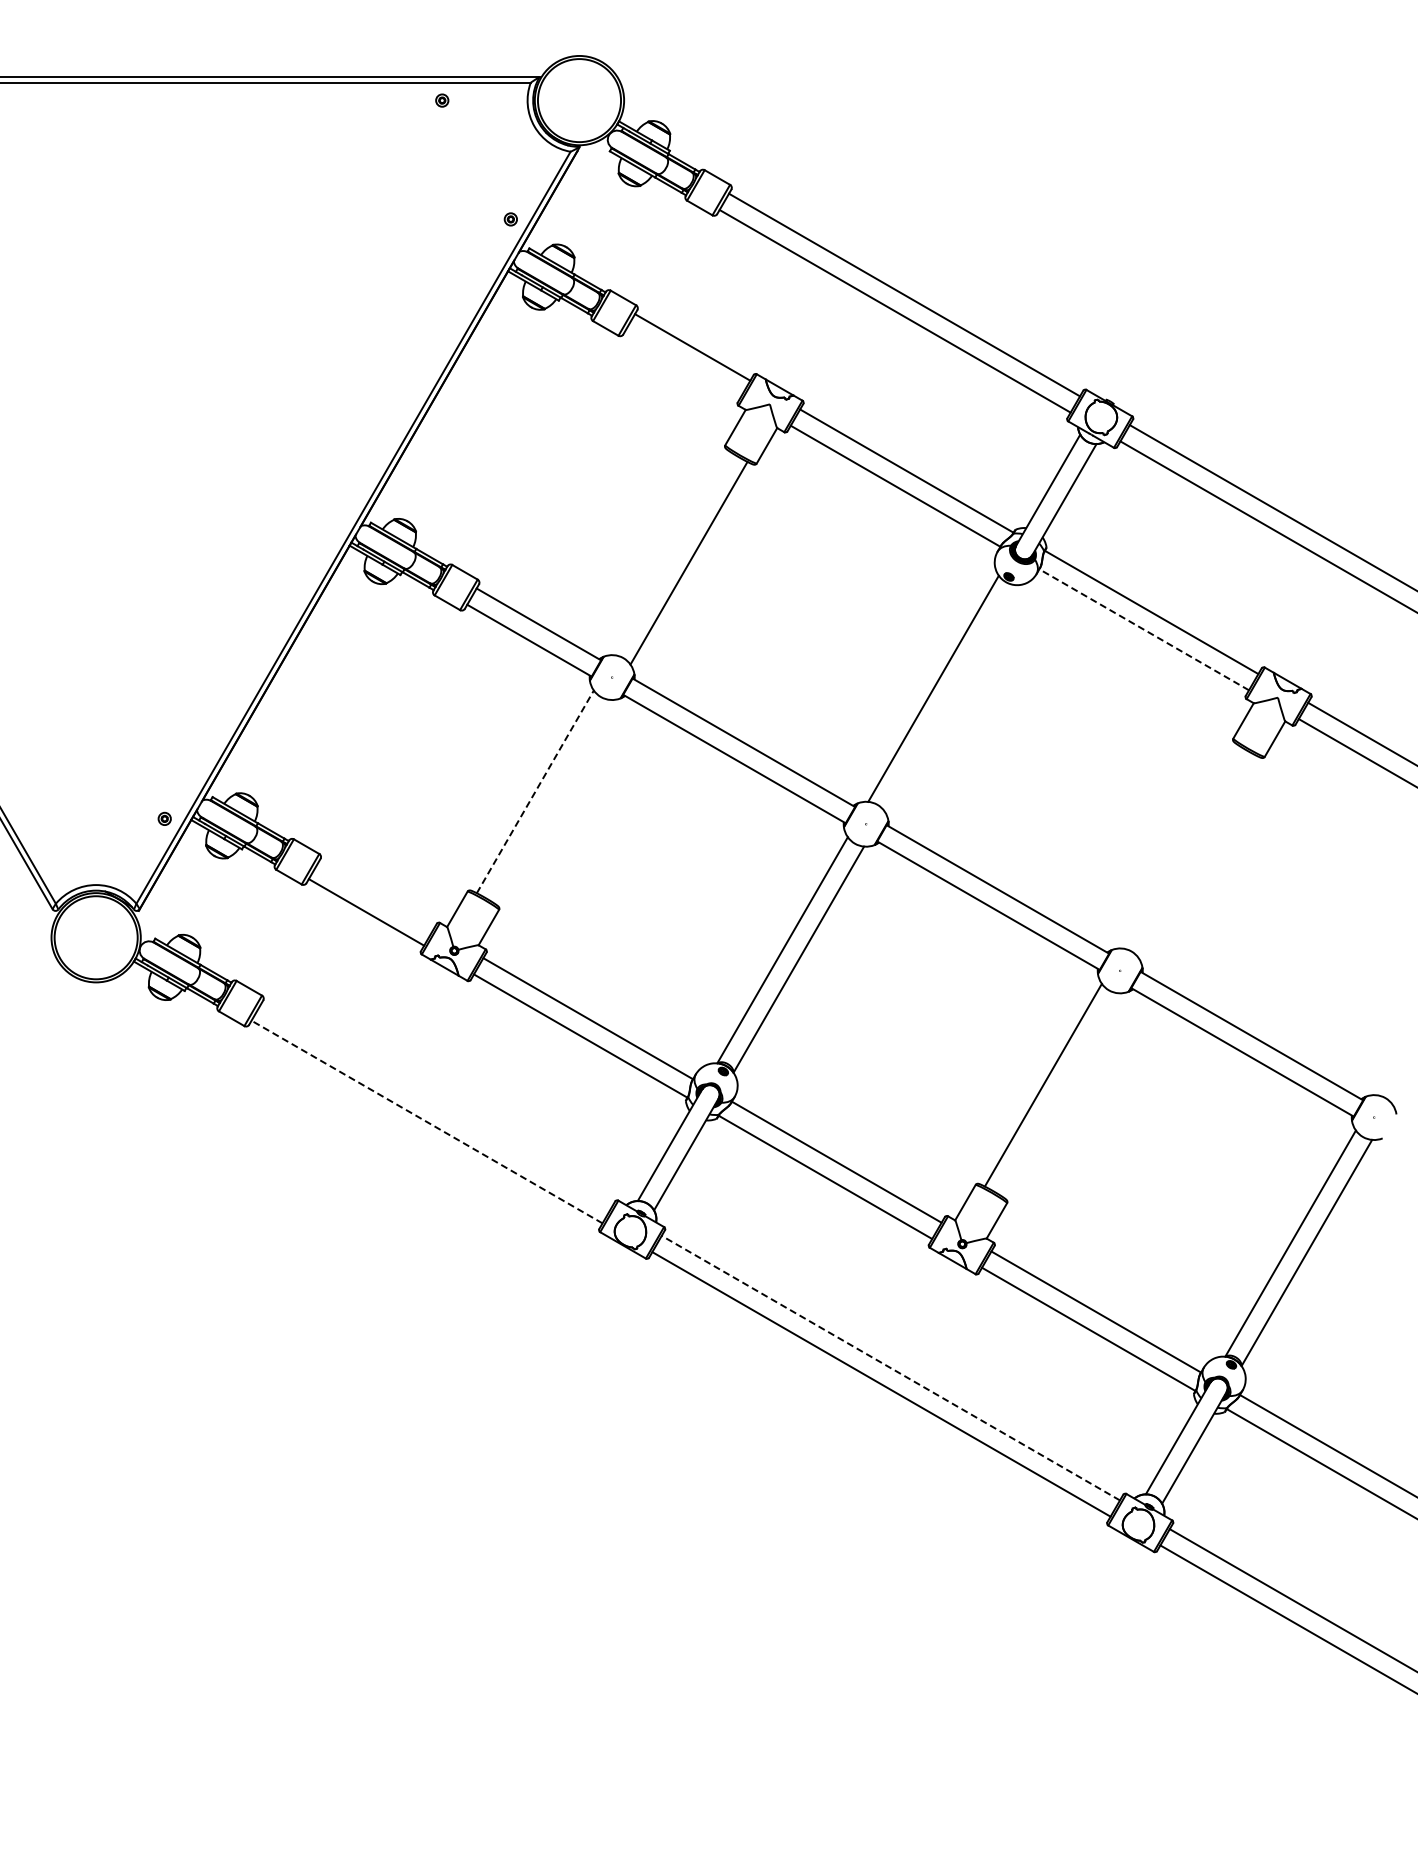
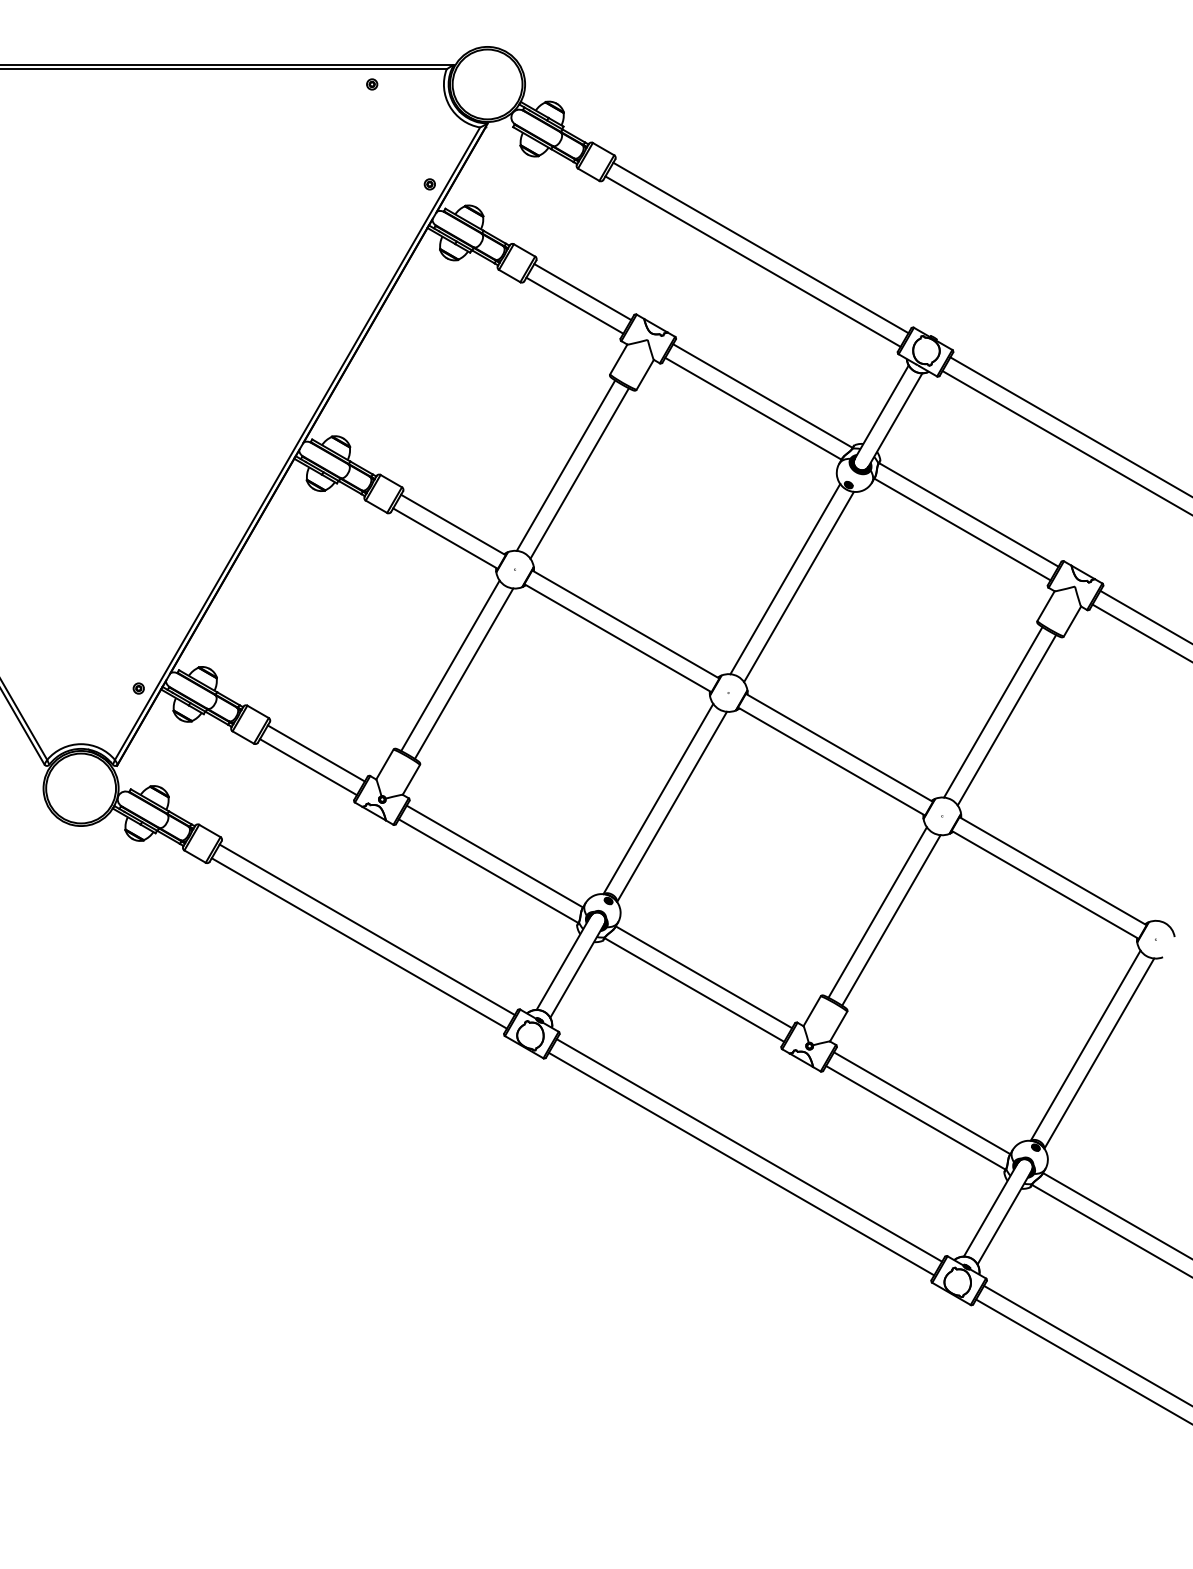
line: (682, 363) -> (574, 305), added
line: (672, 553) -> (565, 465), added
line: (1143, 629) -> (961, 529), dashed -> solid
line: (949, 698) -> (798, 587), added
line: (535, 791) -> (450, 665), dashed -> solid
line: (551, 800) -> (464, 673), added
line: (1180, 846) -> (993, 711), added
line: (1196, 856) -> (1006, 720), added
line: (375, 895) -> (316, 752), added
line: (1059, 1094) -> (891, 920), added
line: (435, 1105) -> (366, 929), added
line: (427, 1122) -> (359, 943), dashed -> solid
line: (890, 1368) -> (749, 1150), dashed -> solid

